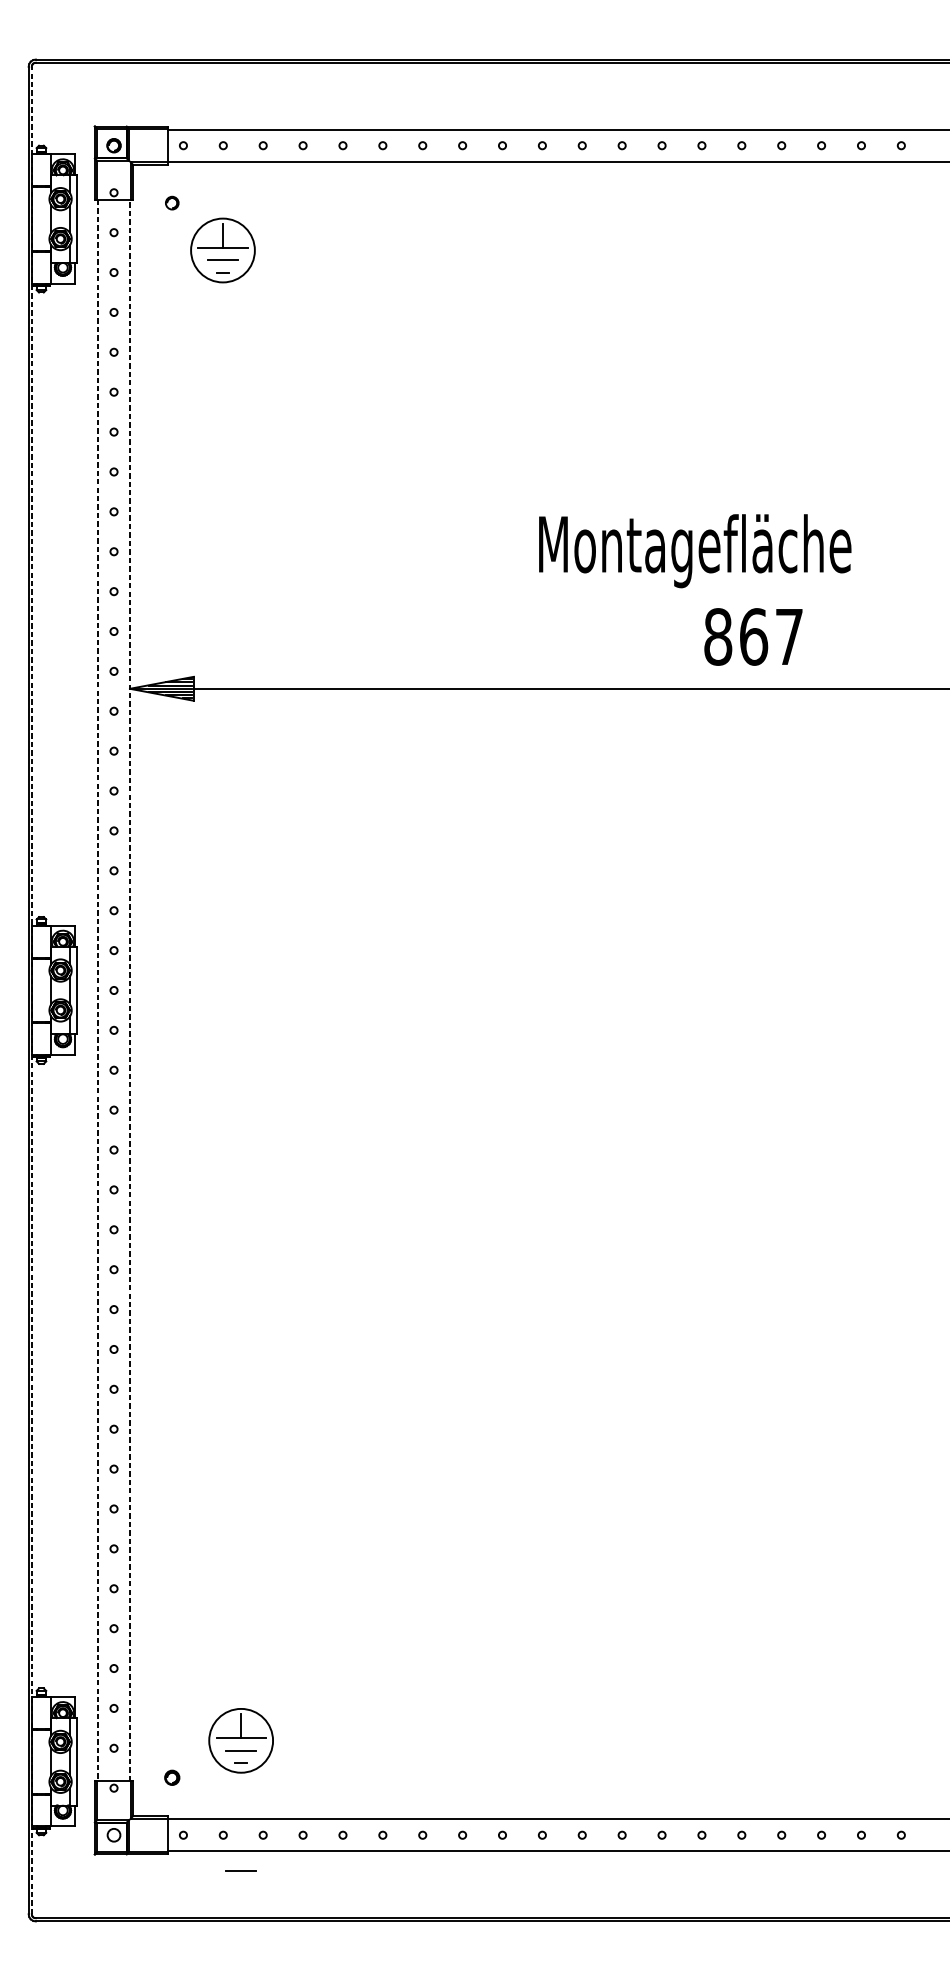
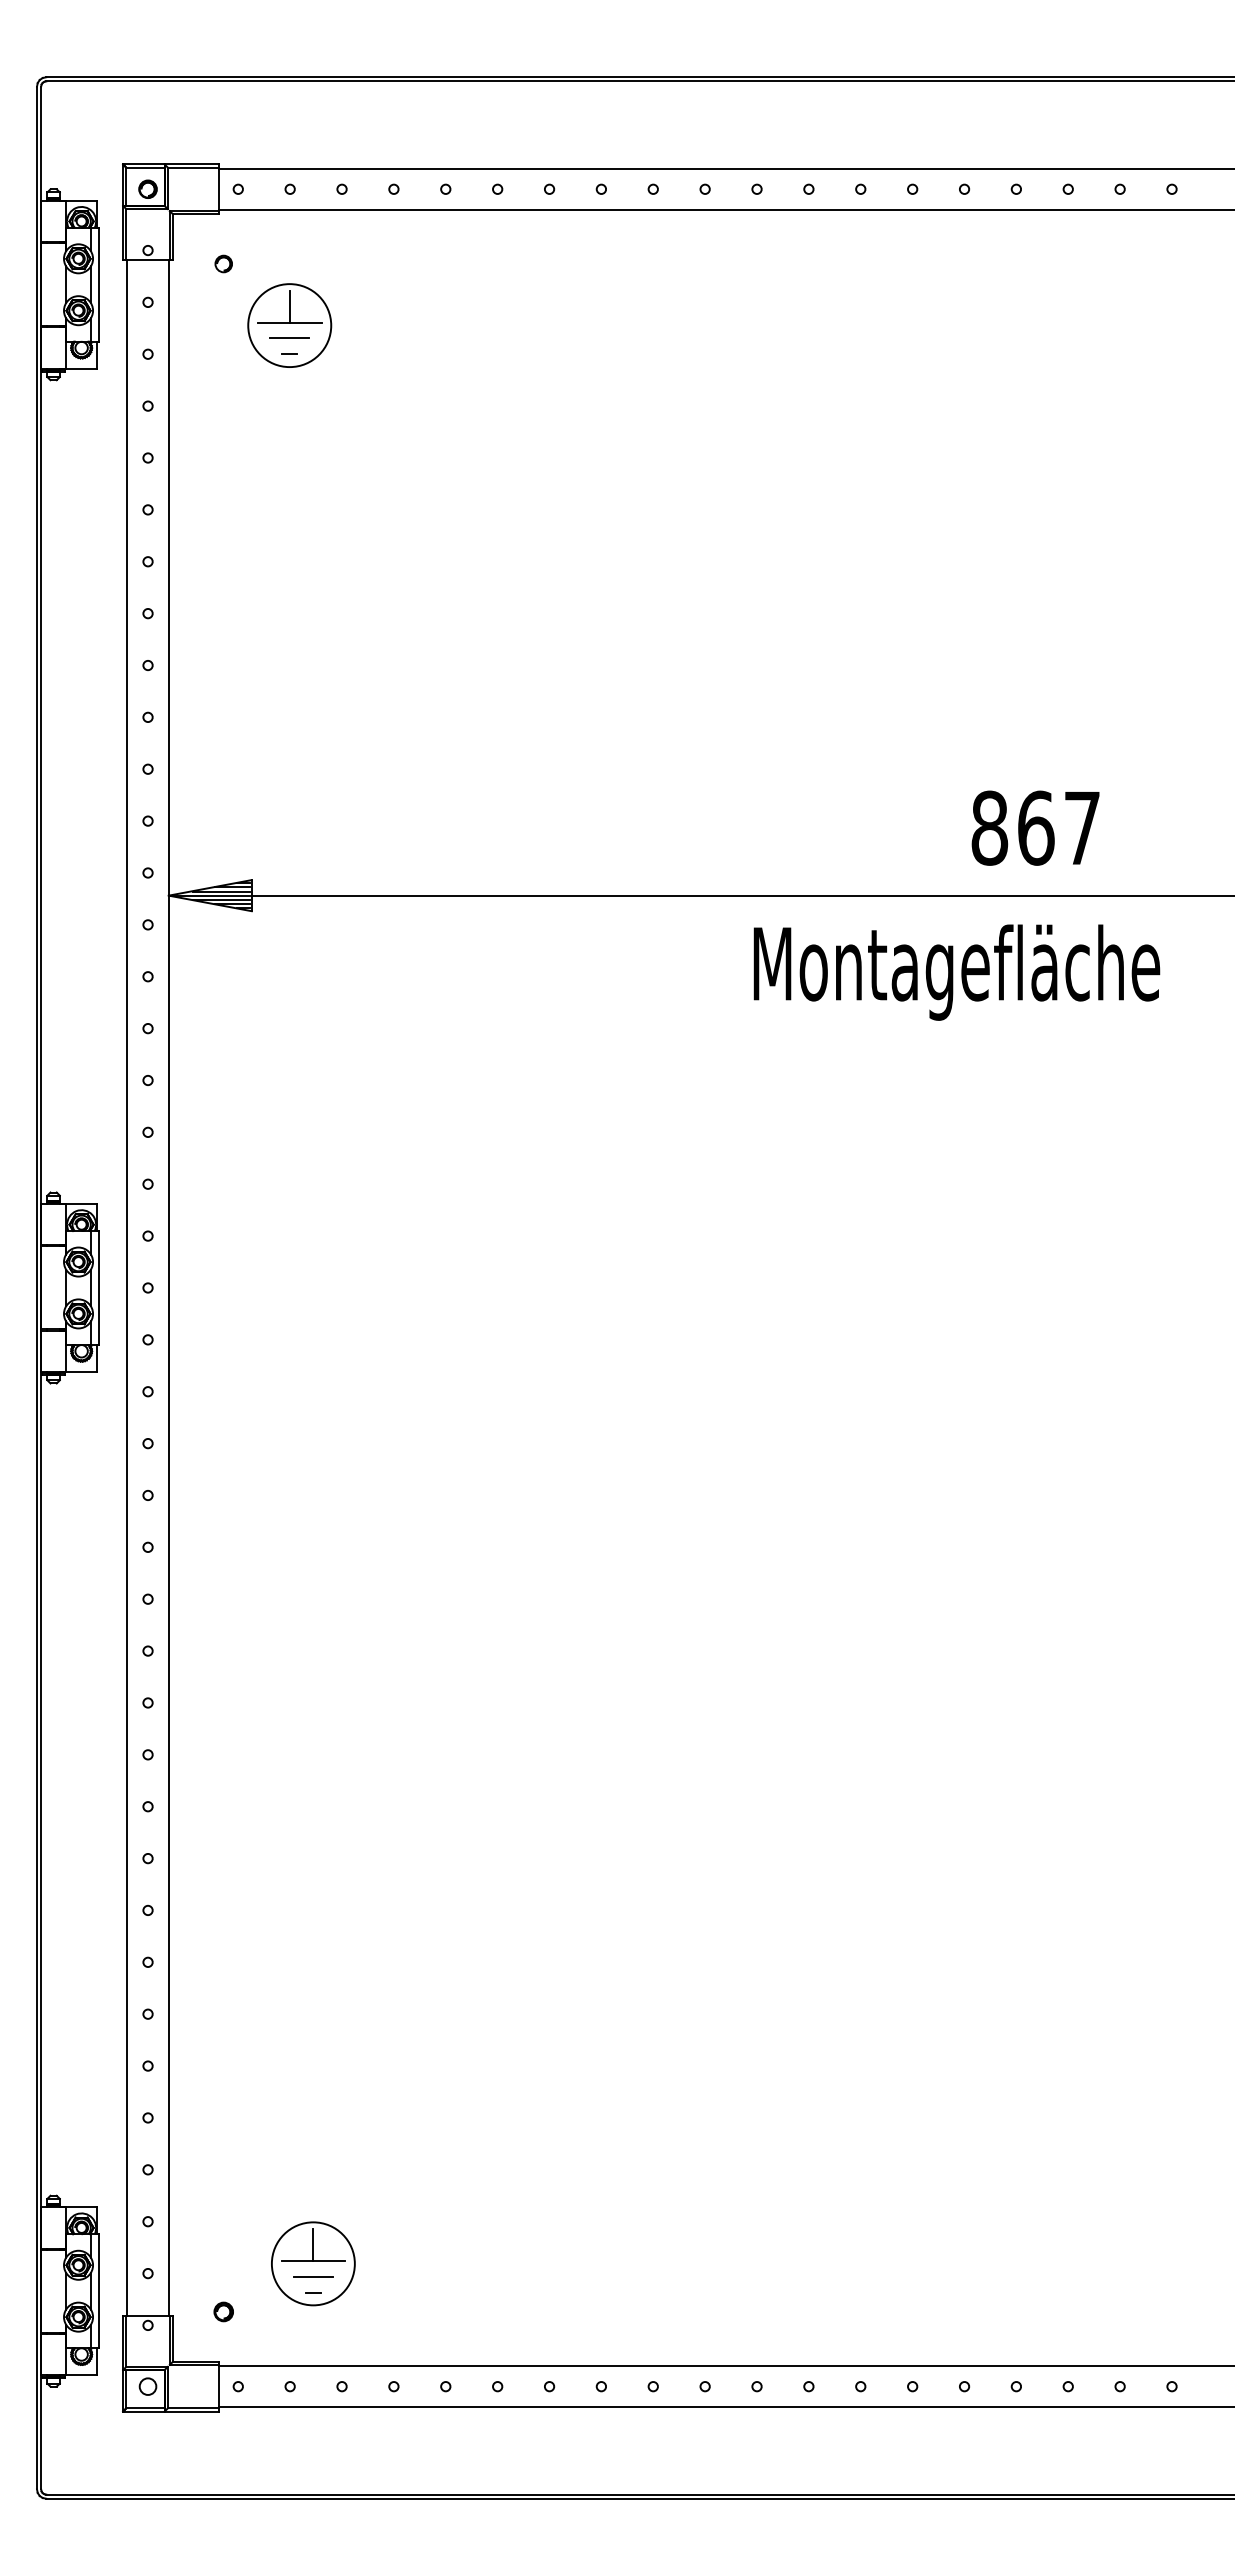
text: (694, 551) -> (956, 972), moved
text: (753, 636) -> (1035, 827), moved
line: (32, 990) -> (41, 1287), dashed -> solid
line: (98, 990) -> (127, 1288), dashed -> solid
line: (129, 990) -> (168, 1287), dashed -> solid
line: (241, 1870) -> (313, 2432), removed

